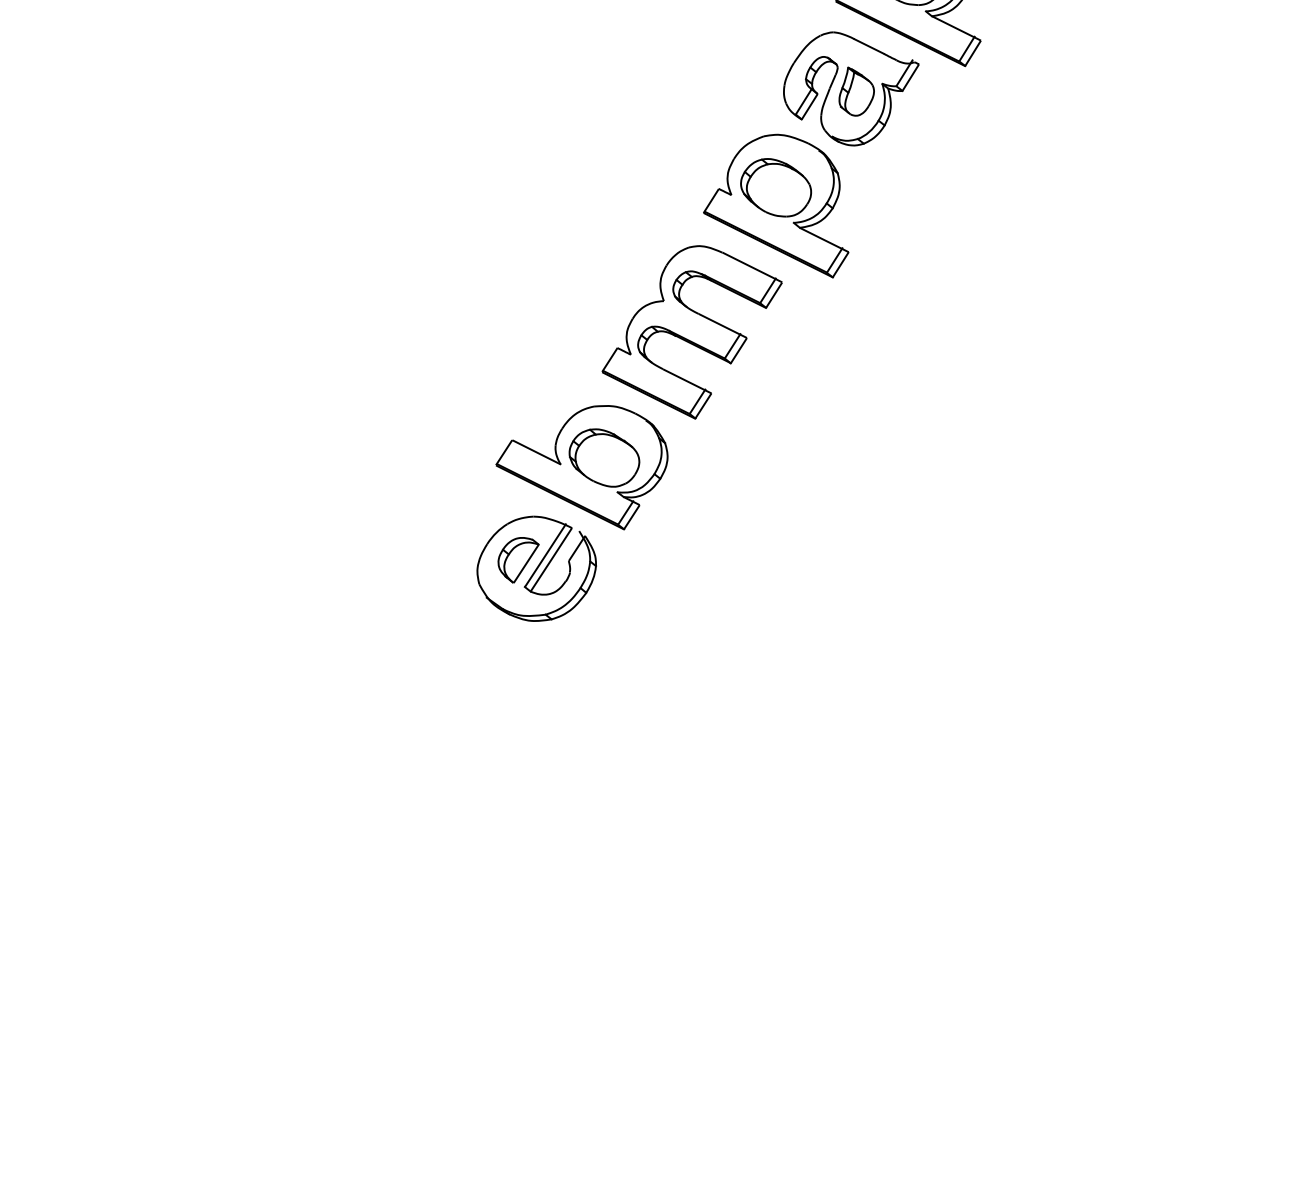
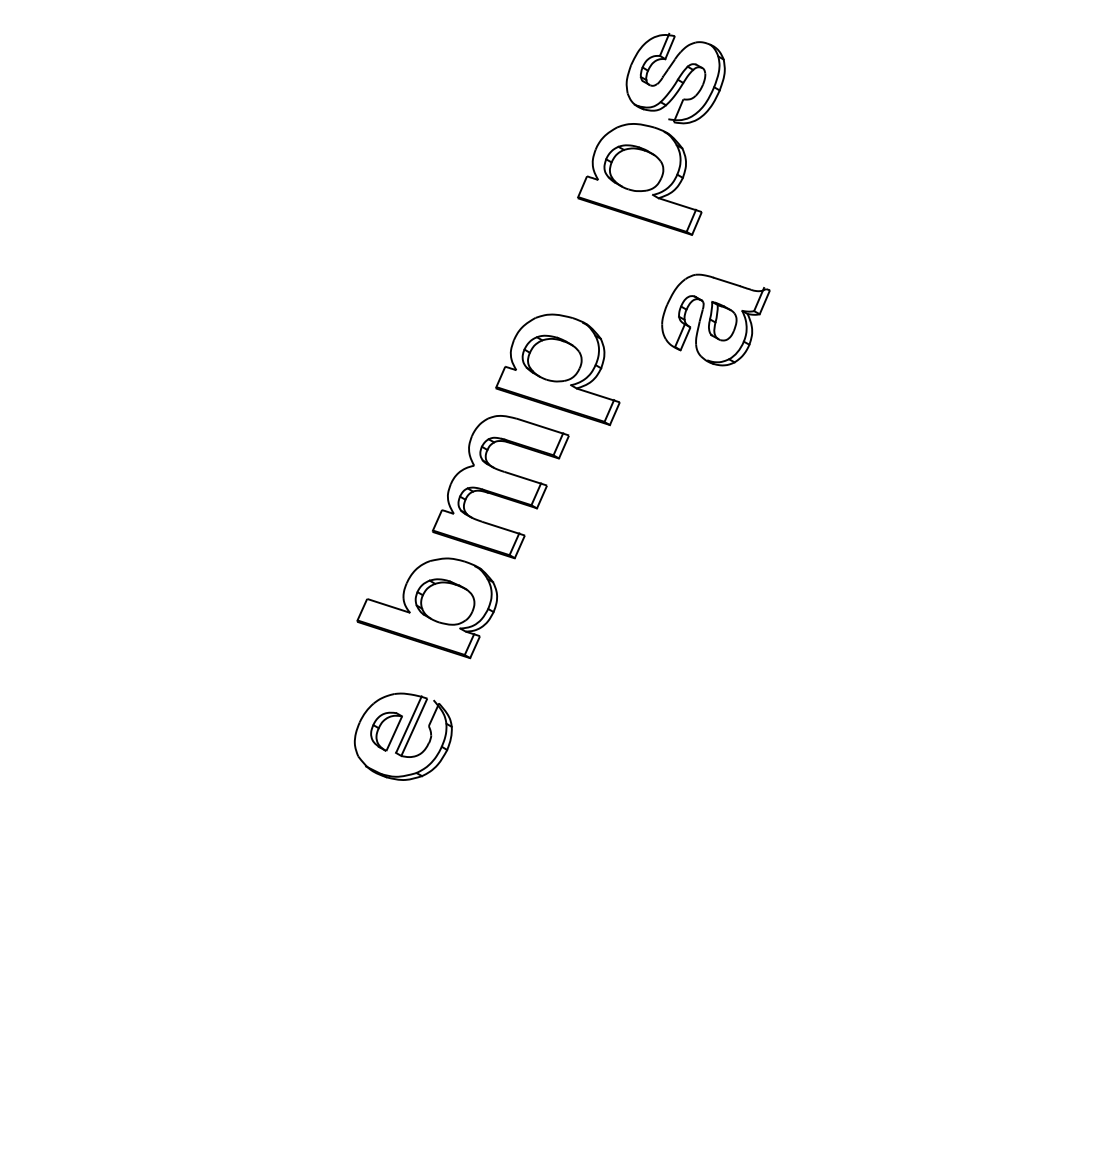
part: (848, 89) -> (715, 319), moved
part: (535, 568) -> (402, 736), moved

